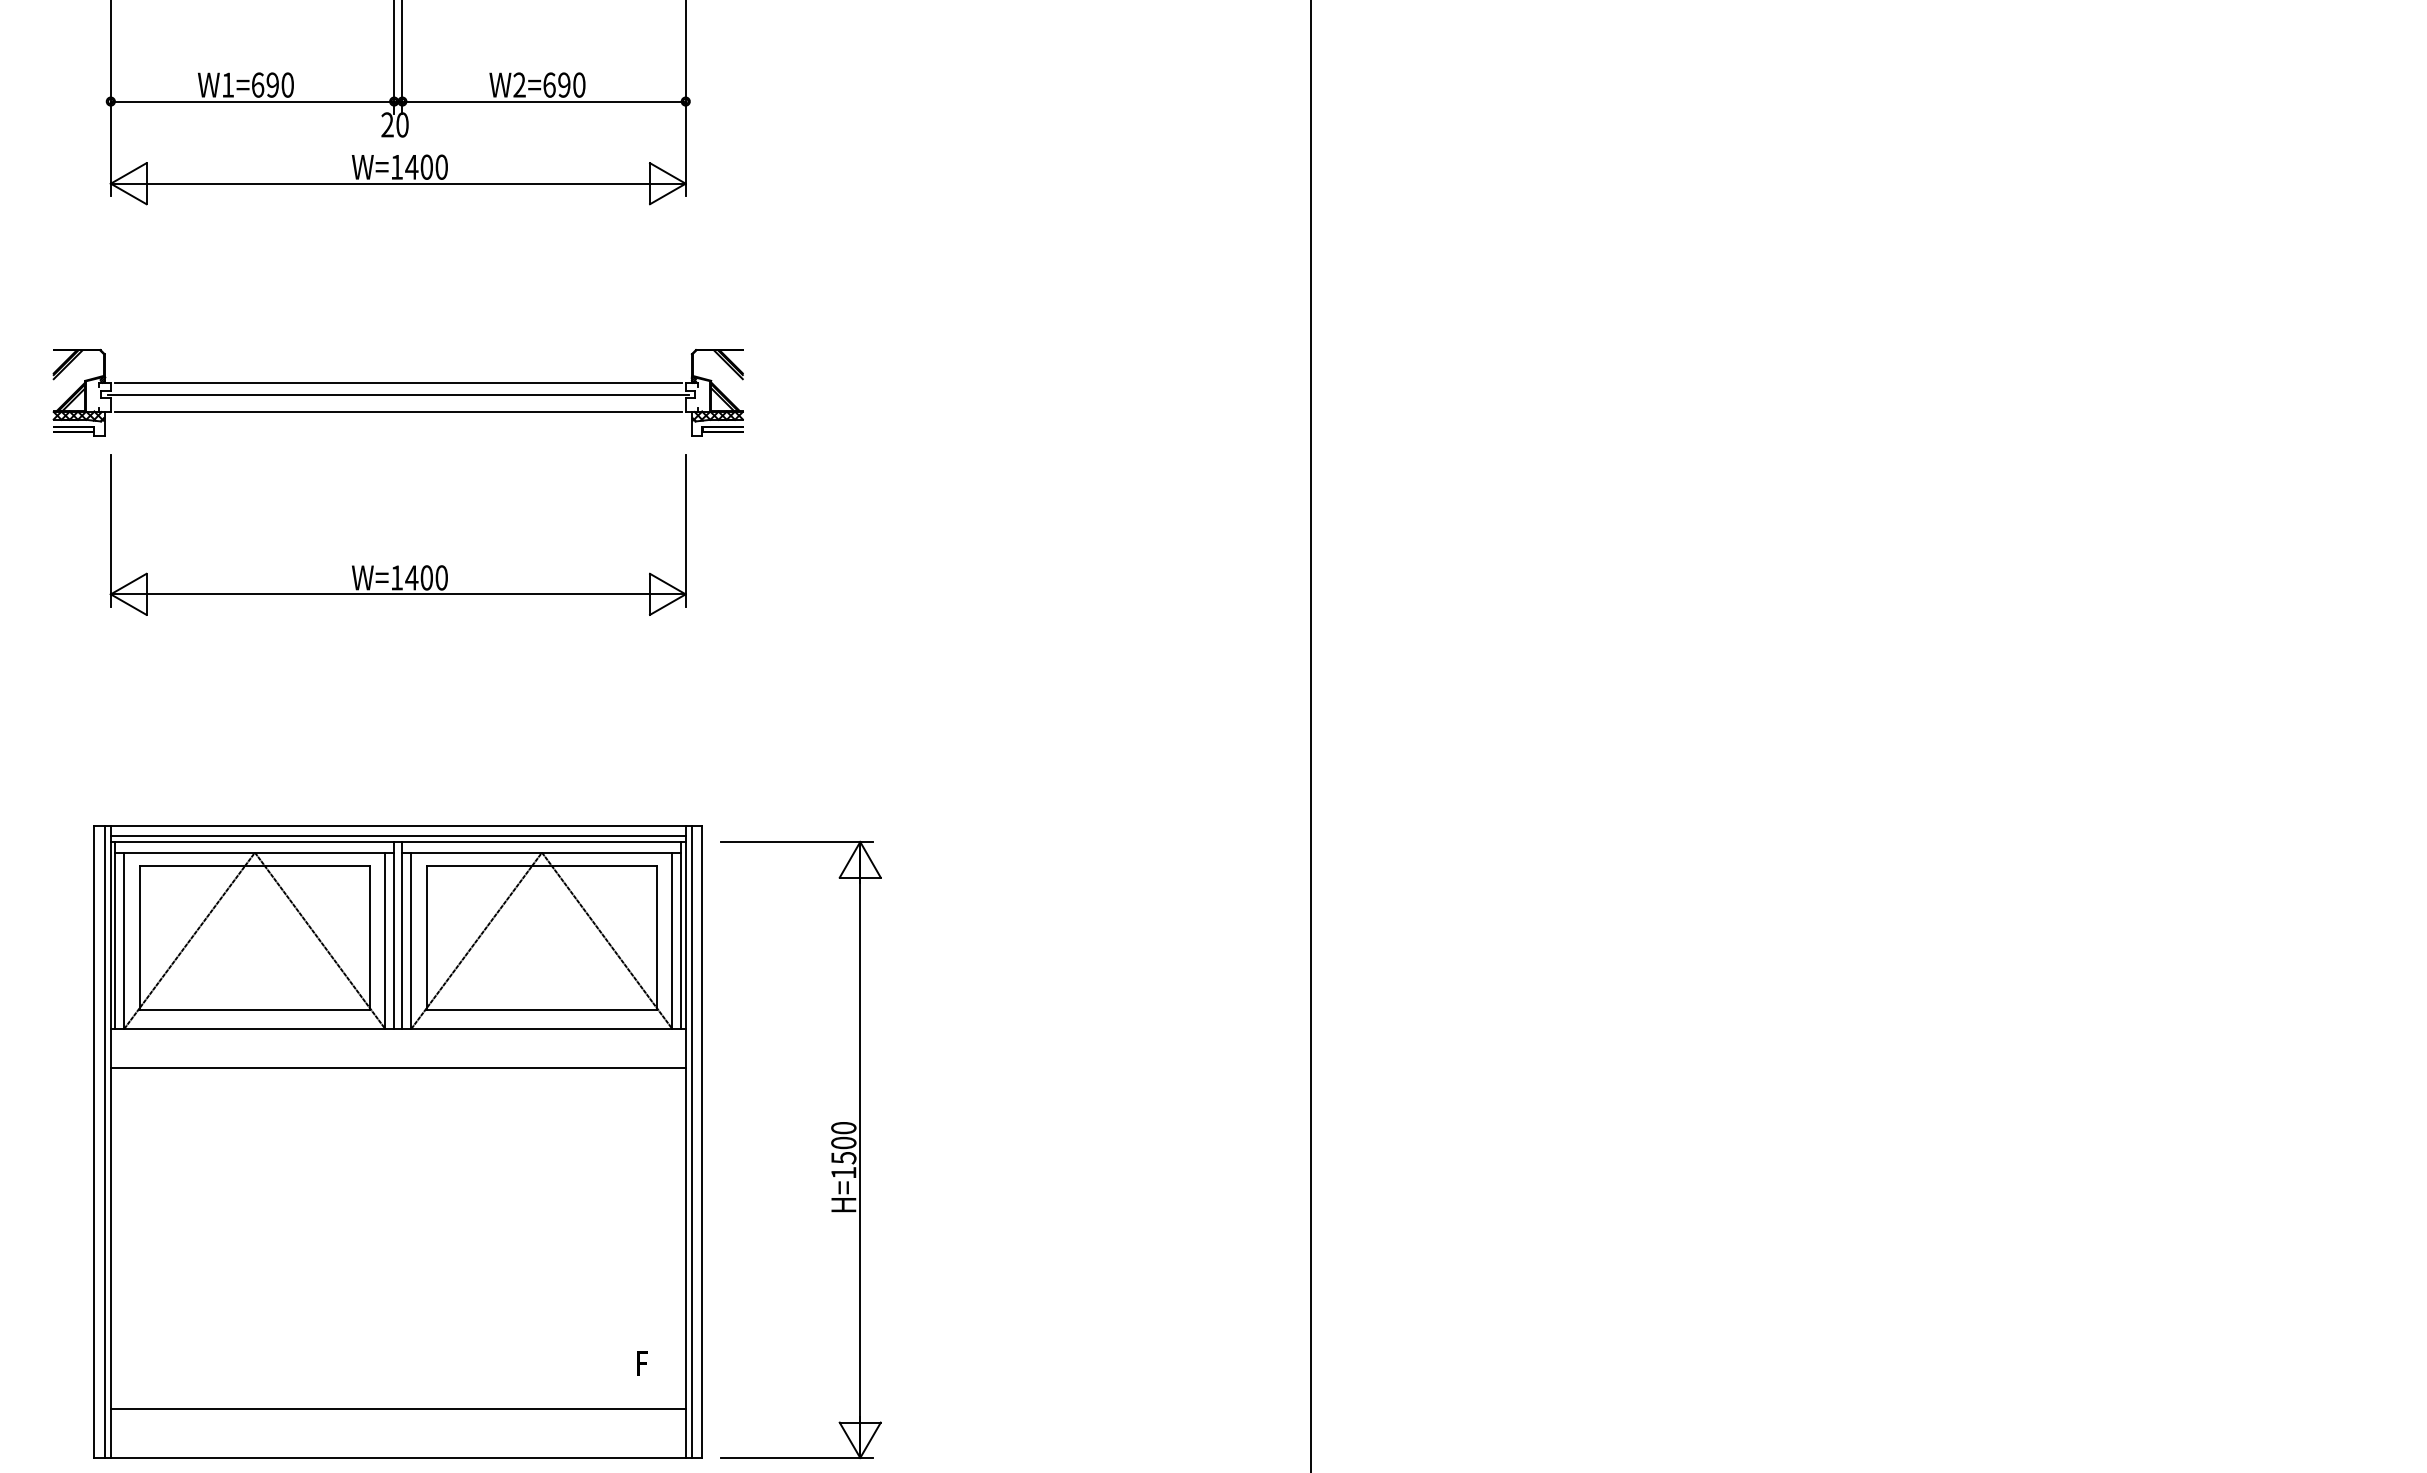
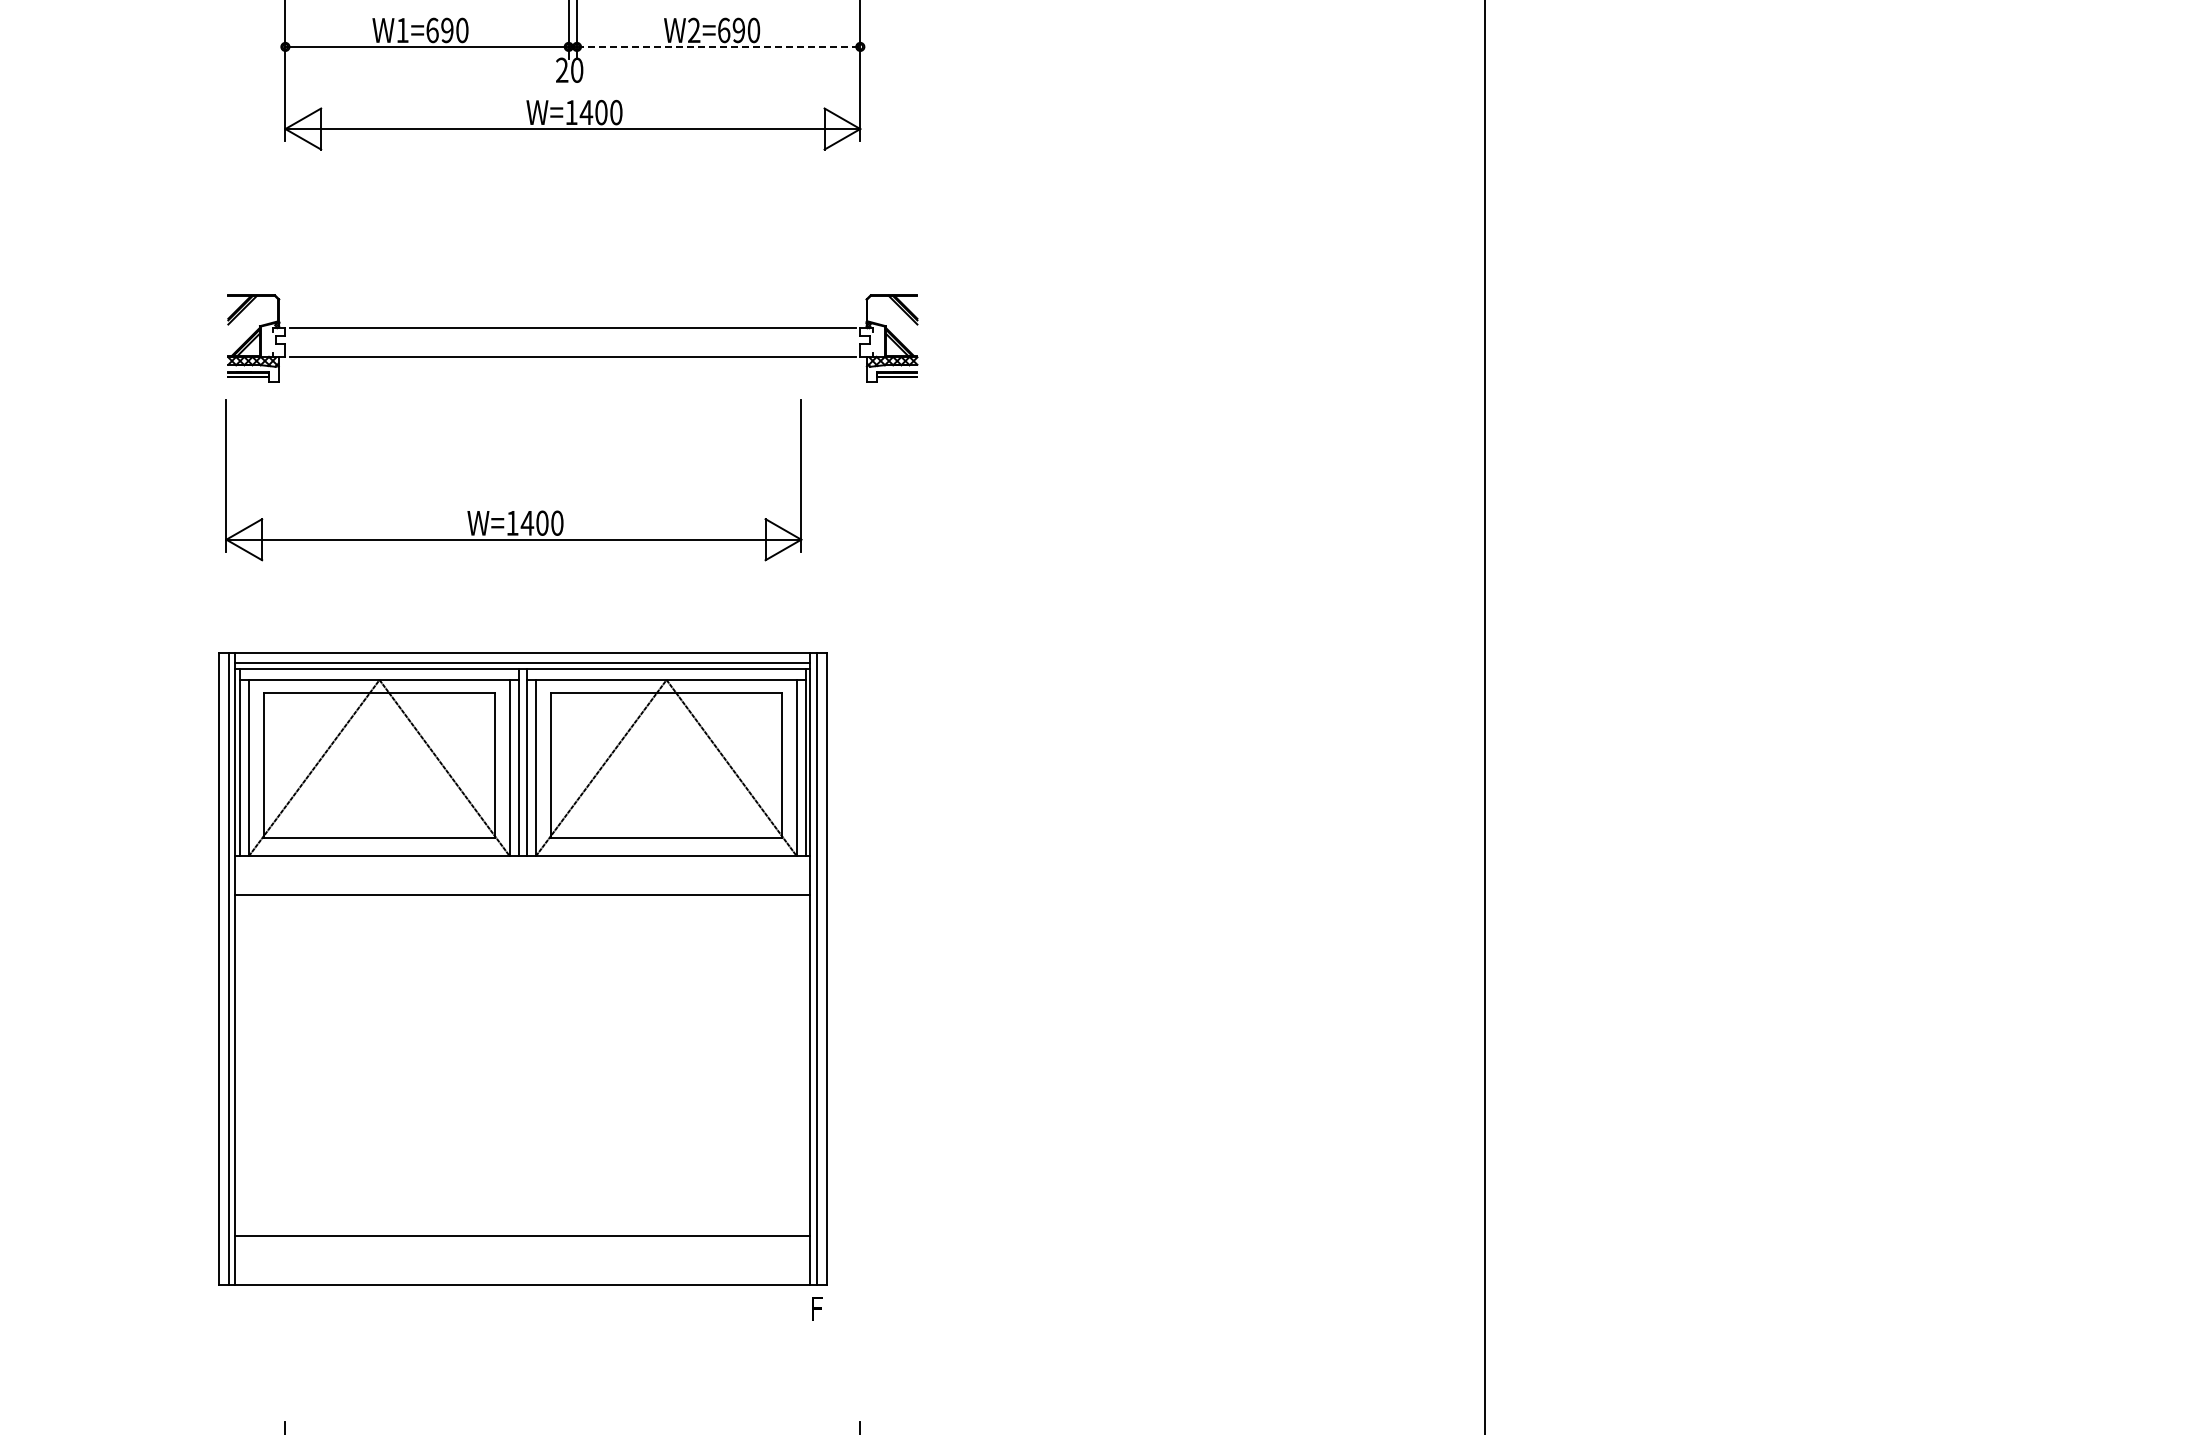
line: (544, 101) -> (719, 46), solid -> dashed
line: (398, 394) -> (573, 339), removed
part: (397, 565) -> (513, 510), moved
part: (397, 1141) -> (522, 968), moved
part: (831, 1145) -> (1006, 1090), removed

